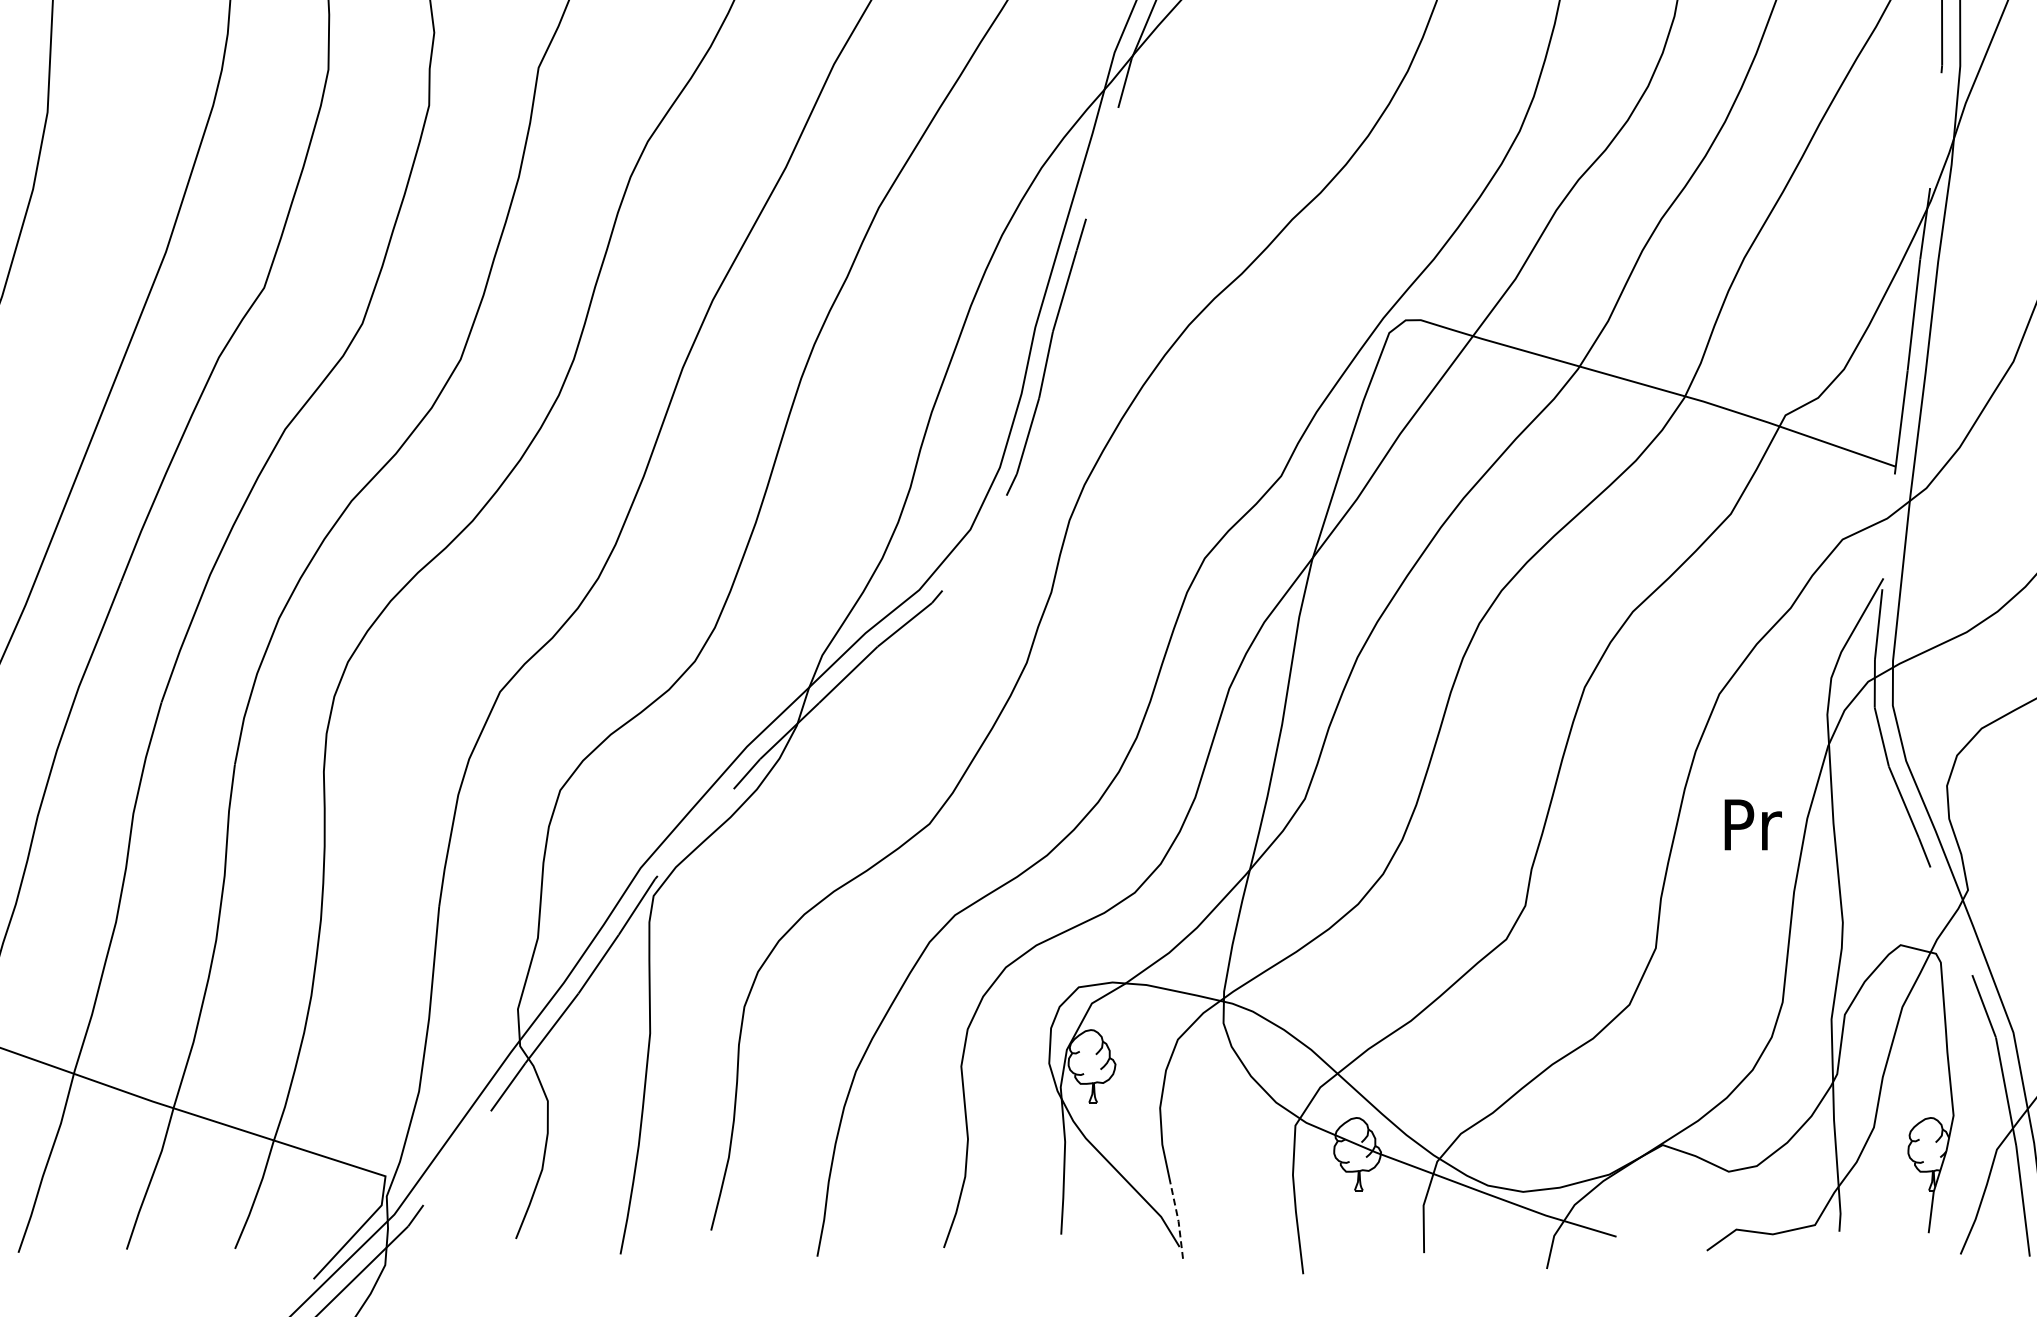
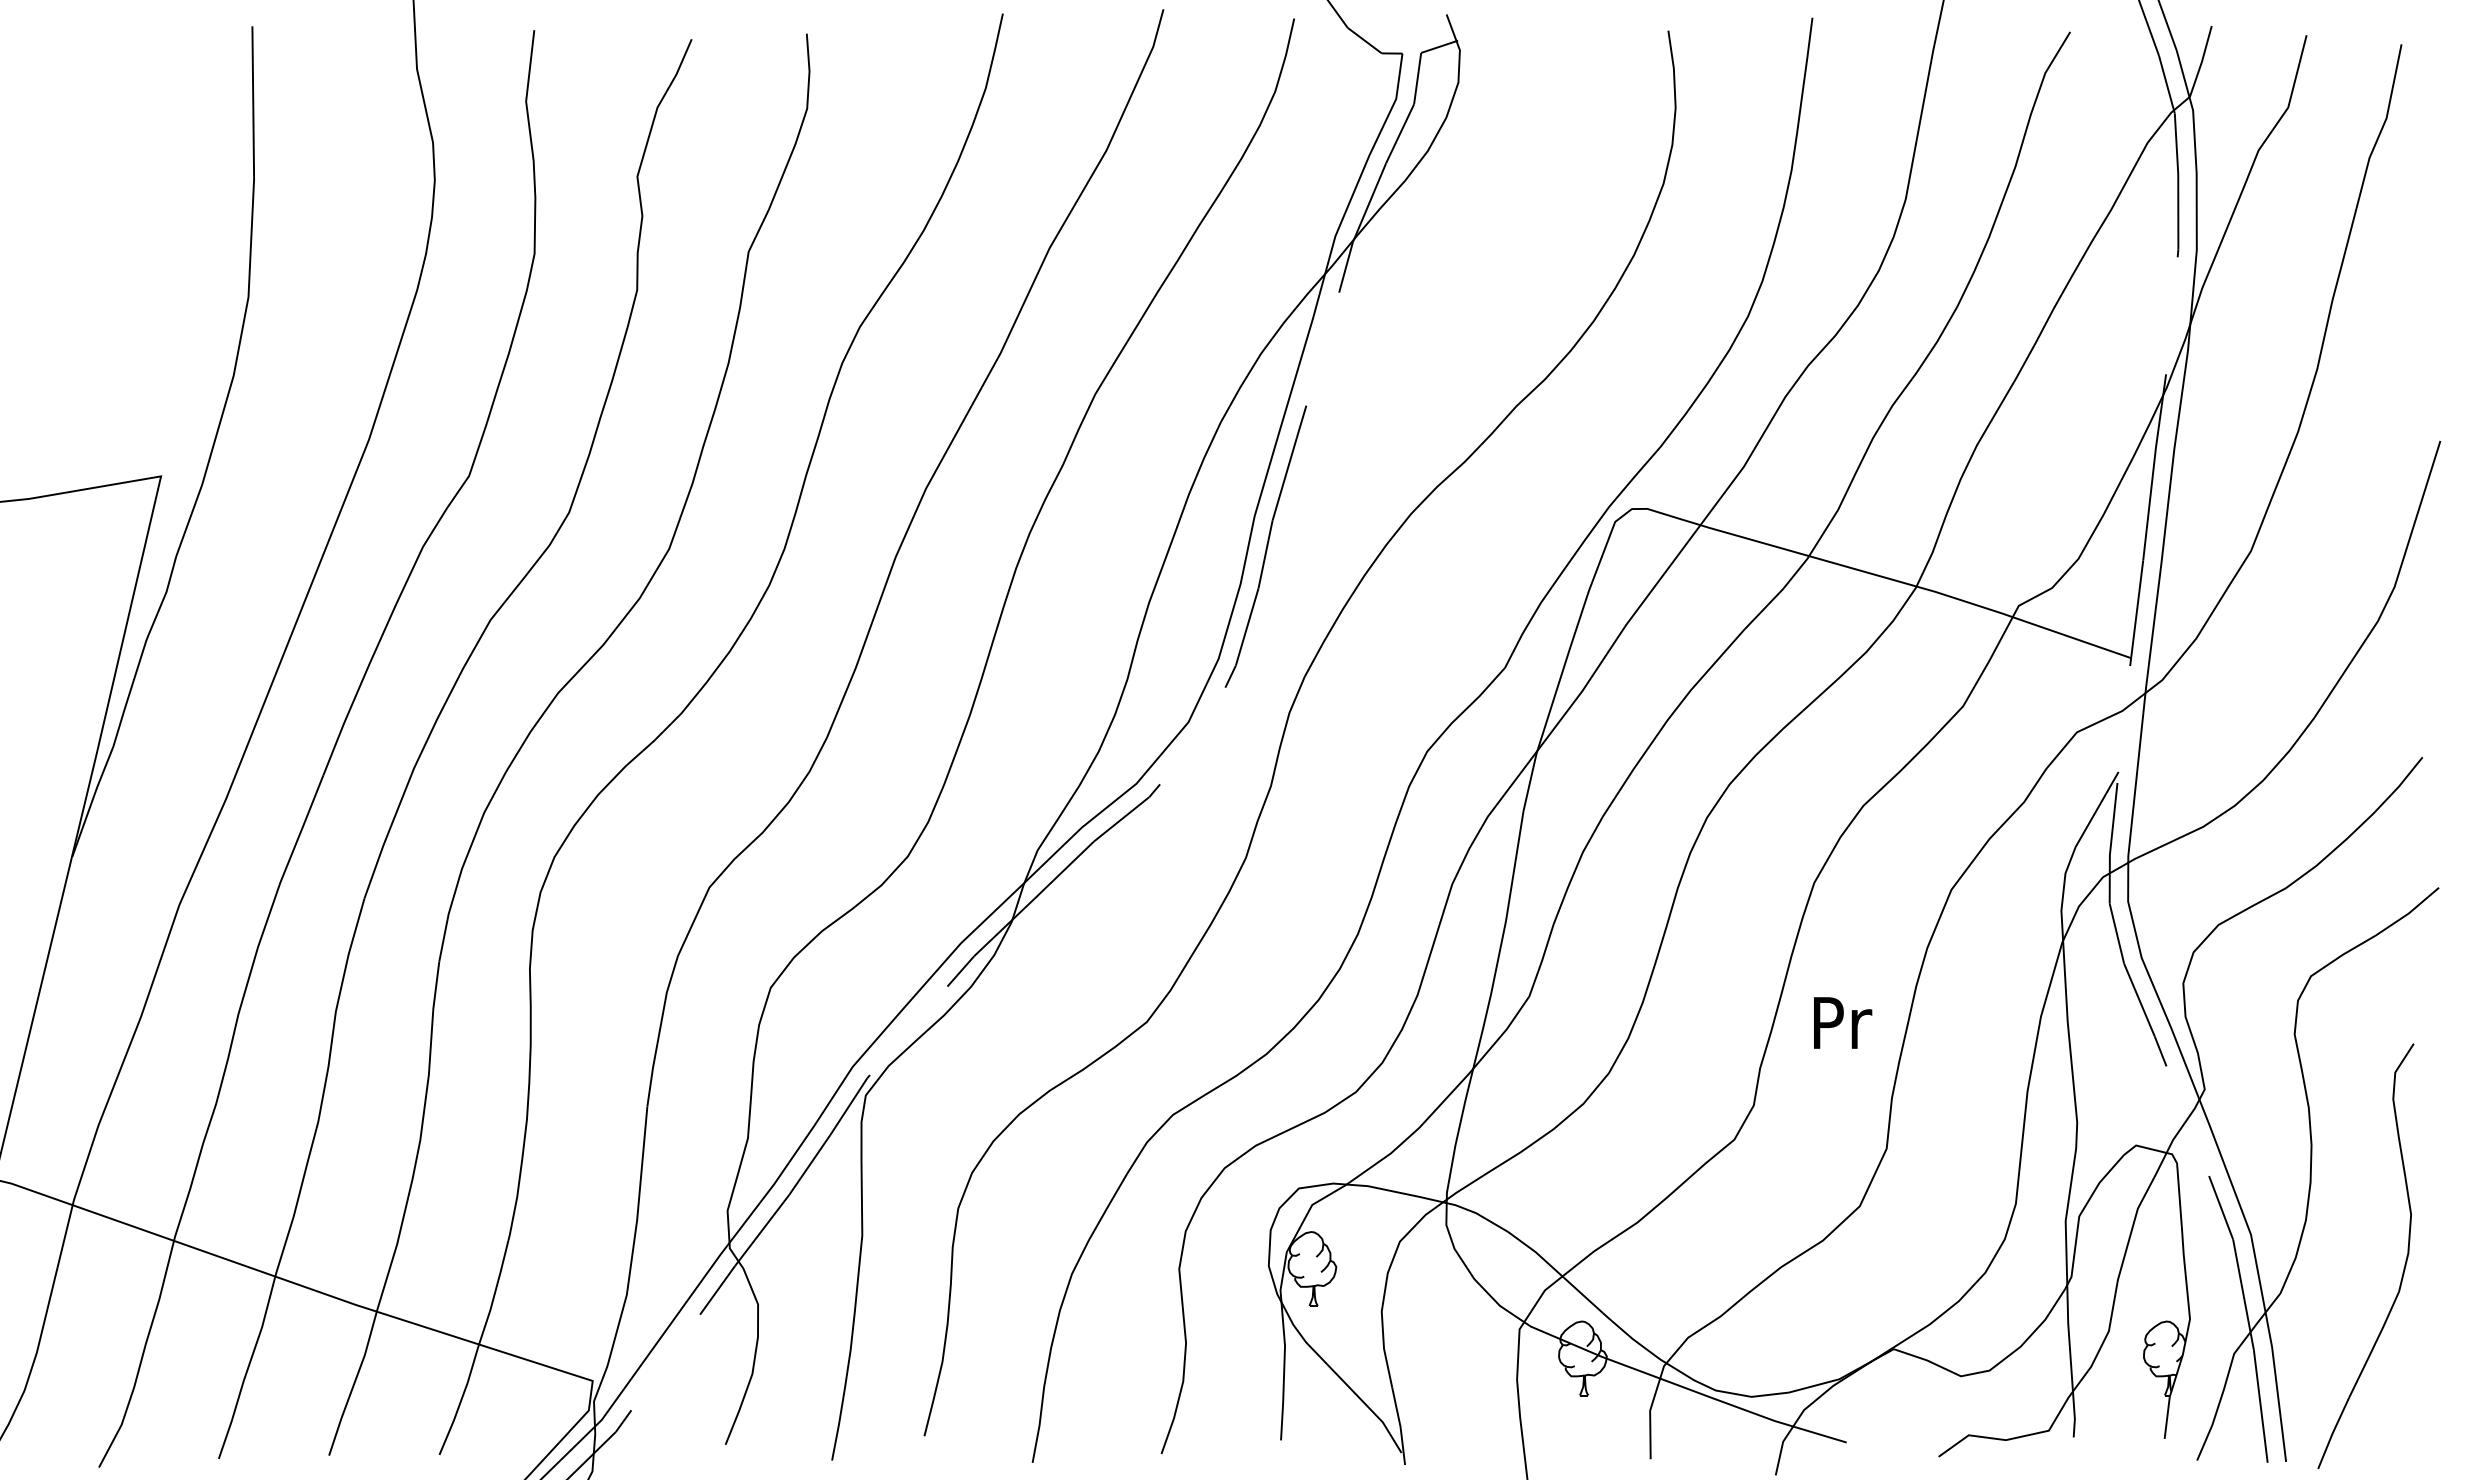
text: (1753, 824) -> (1843, 1022), moved
line: (1178, 1220) -> (1400, 1426), dashed -> solid

